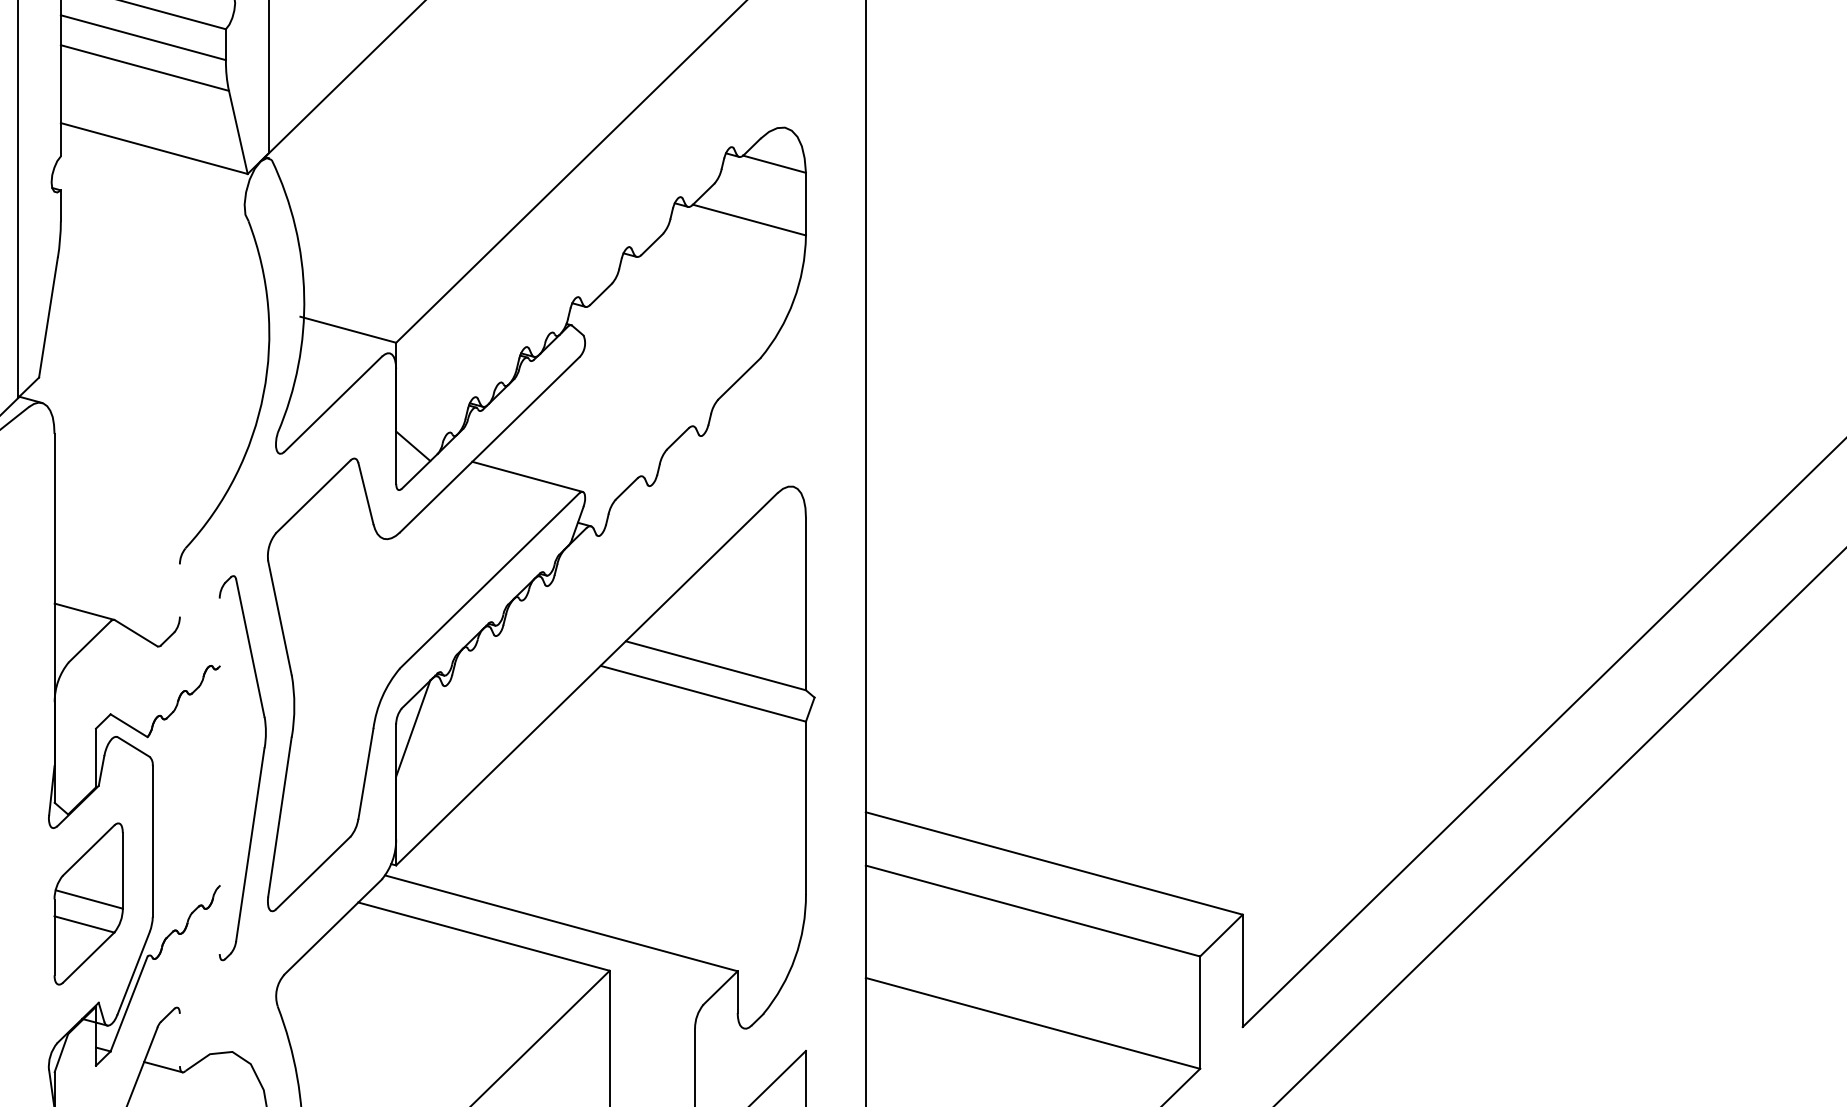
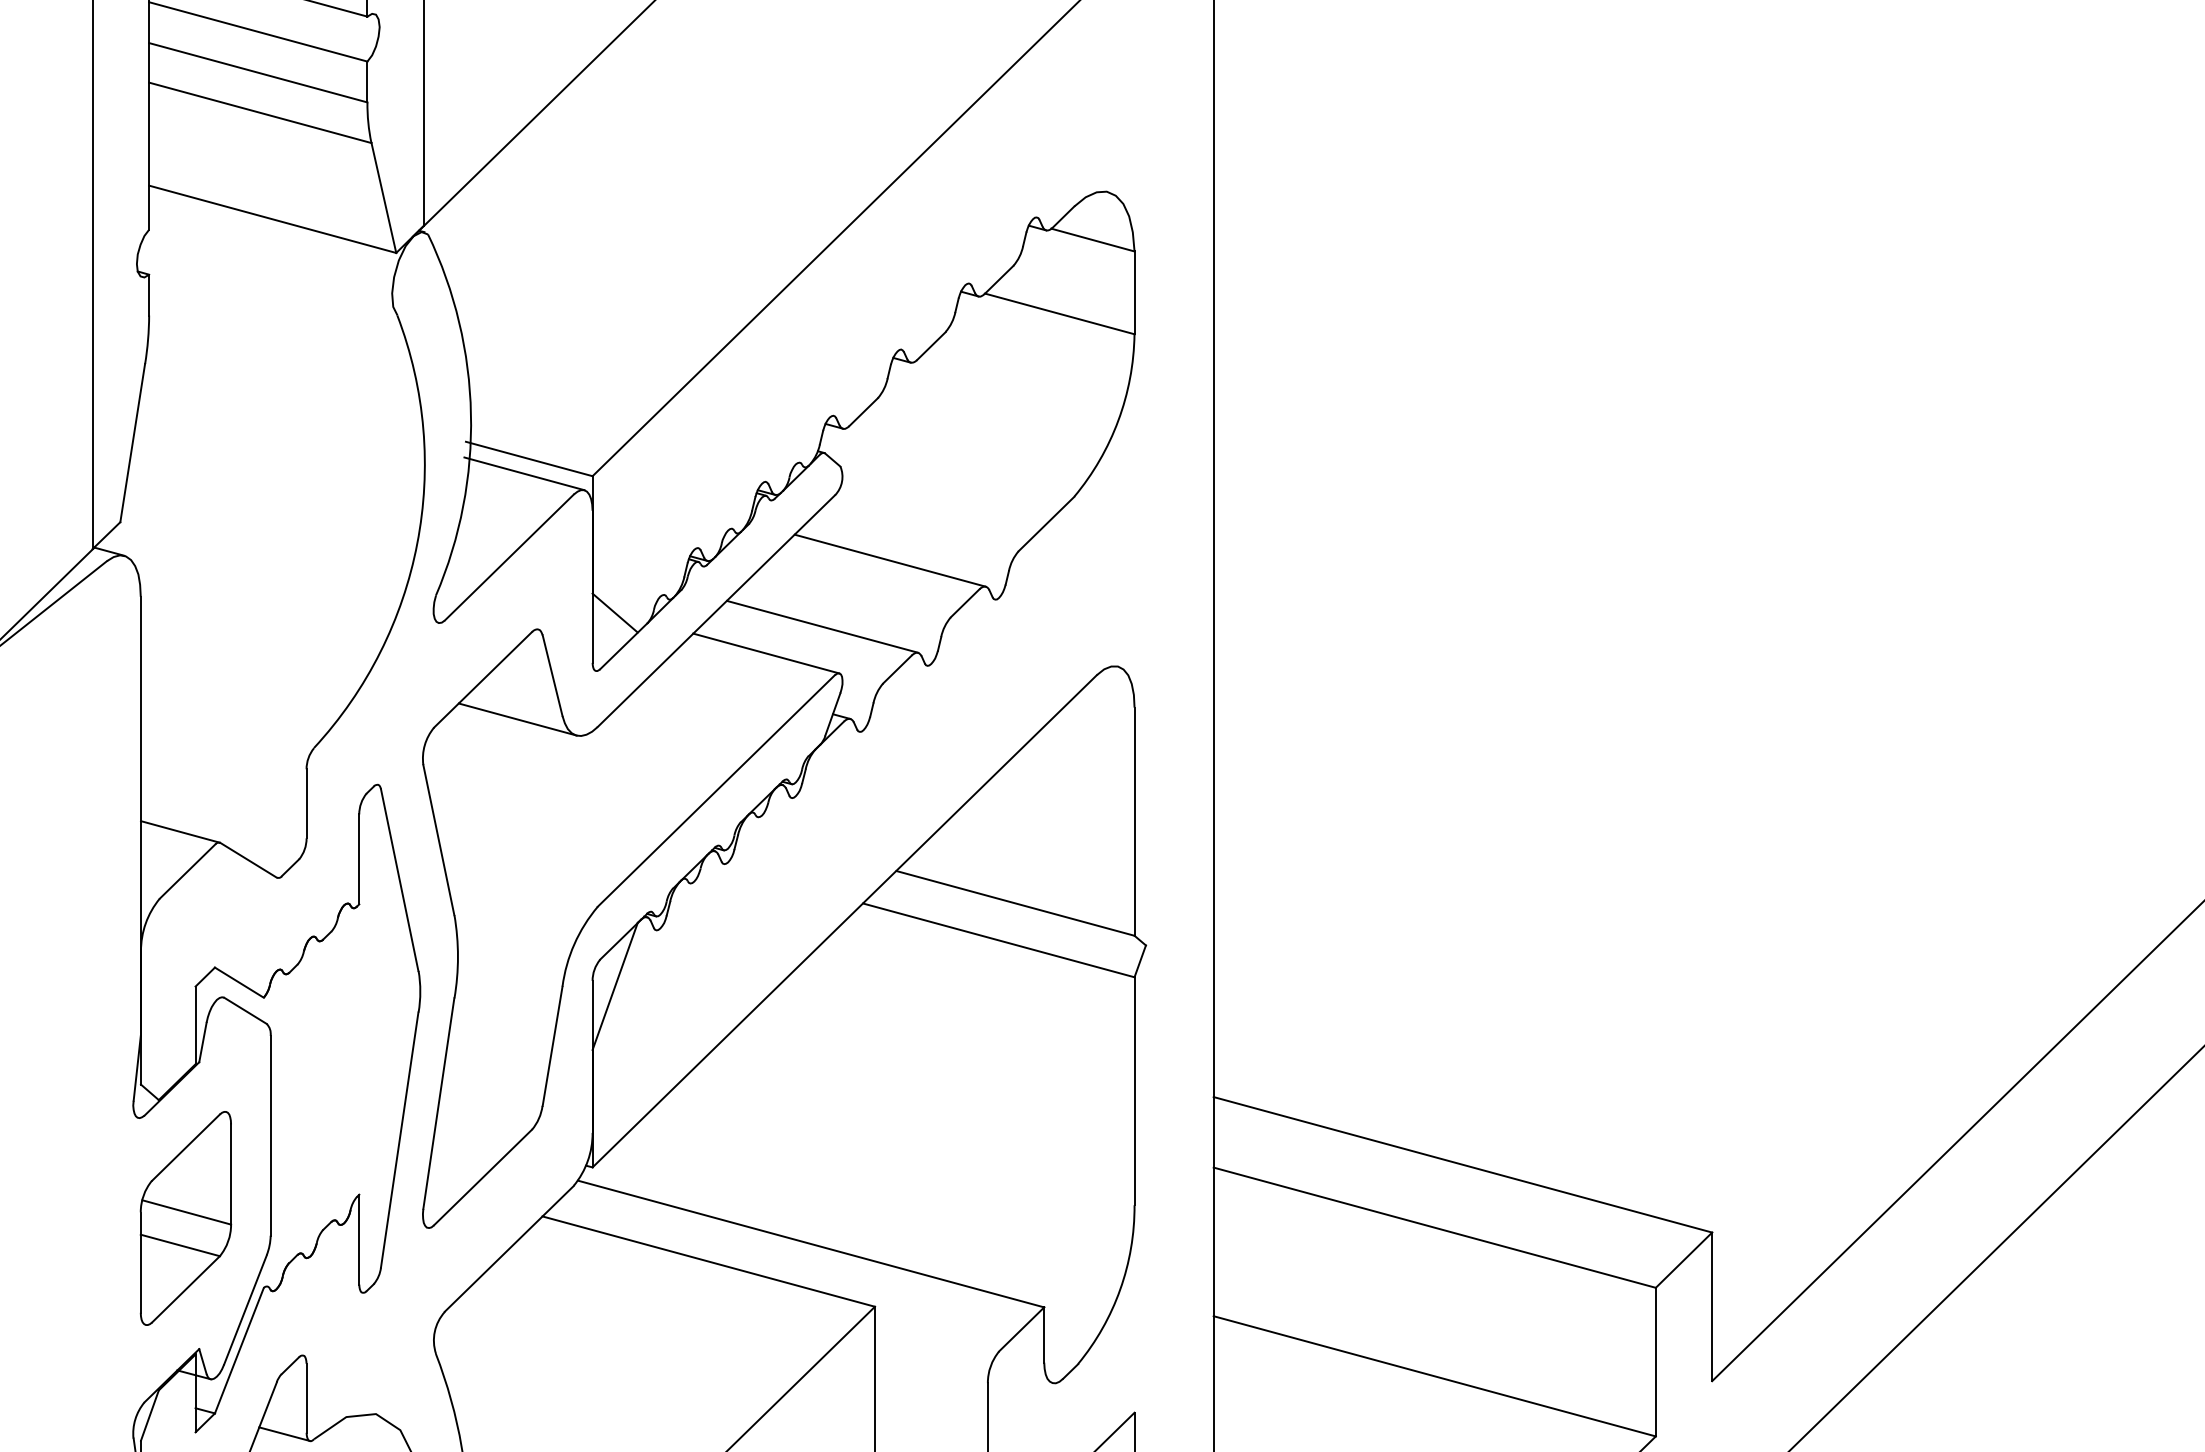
line: (344, 340) -> (524, 473), added
line: (621, 406) -> (890, 560), added
line: (569, 456) -> (821, 626), added
line: (339, 526) -> (517, 719), added
line: (179, 590) -> (306, 803), added
line: (219, 632) -> (358, 859), added
line: (219, 920) -> (358, 1240), added
line: (179, 1039) -> (306, 1397), added

